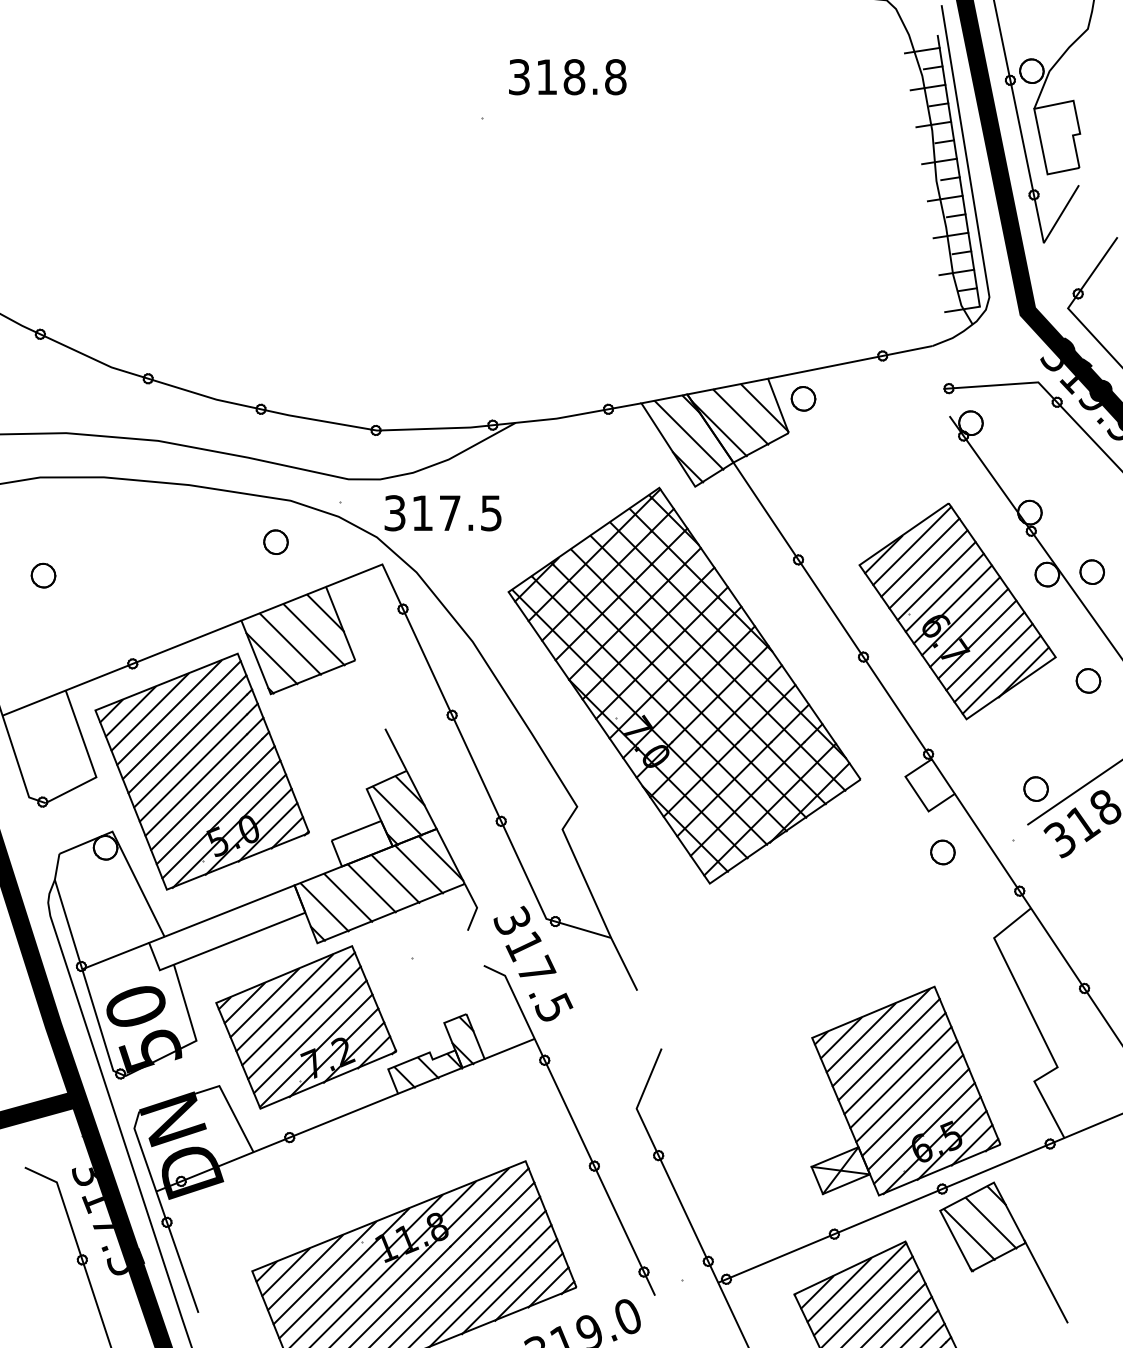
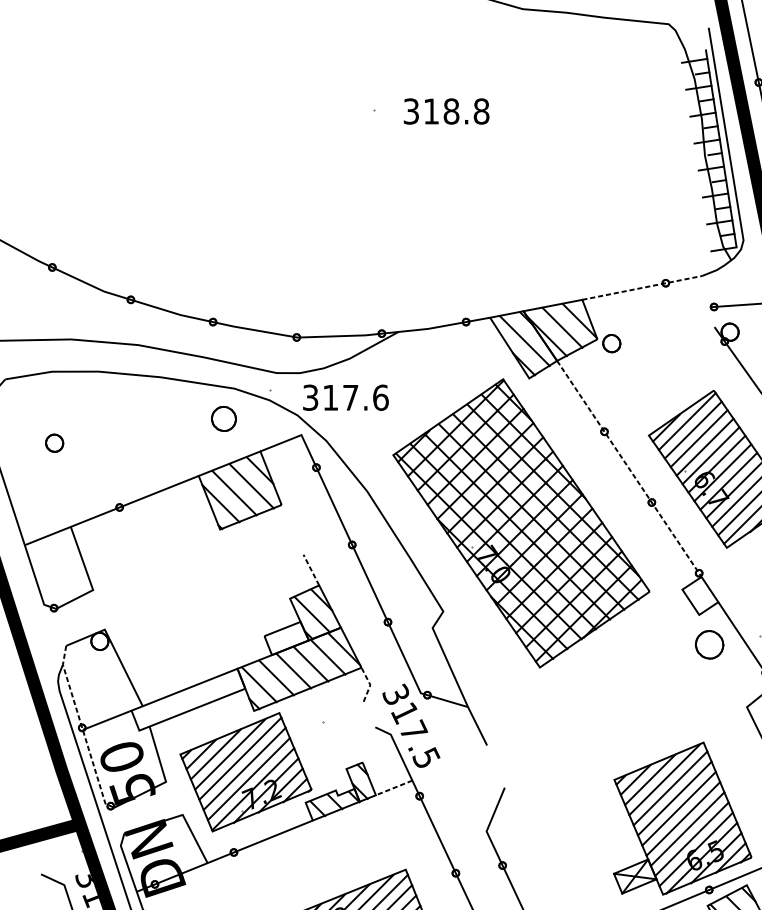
text: (567, 77) -> (446, 111), moved
line: (850, 362) -> (642, 287), solid -> dashed
part: (803, 398) -> (611, 343), moved
text: (491, 513) -> (380, 397), 317.5 -> 317.6
part: (275, 541) -> (223, 418), size x1.4
line: (832, 611) -> (629, 469), solid -> dashed
line: (396, 749) -> (311, 569), solid -> dashed
part: (201, 771) -> (169, 585), removed
part: (942, 852) -> (709, 644), size x1.6
line: (476, 906) -> (369, 684), solid -> dashed
line: (82, 969) -> (83, 730), solid -> dashed
line: (509, 1048) -> (394, 787), solid -> dashed

